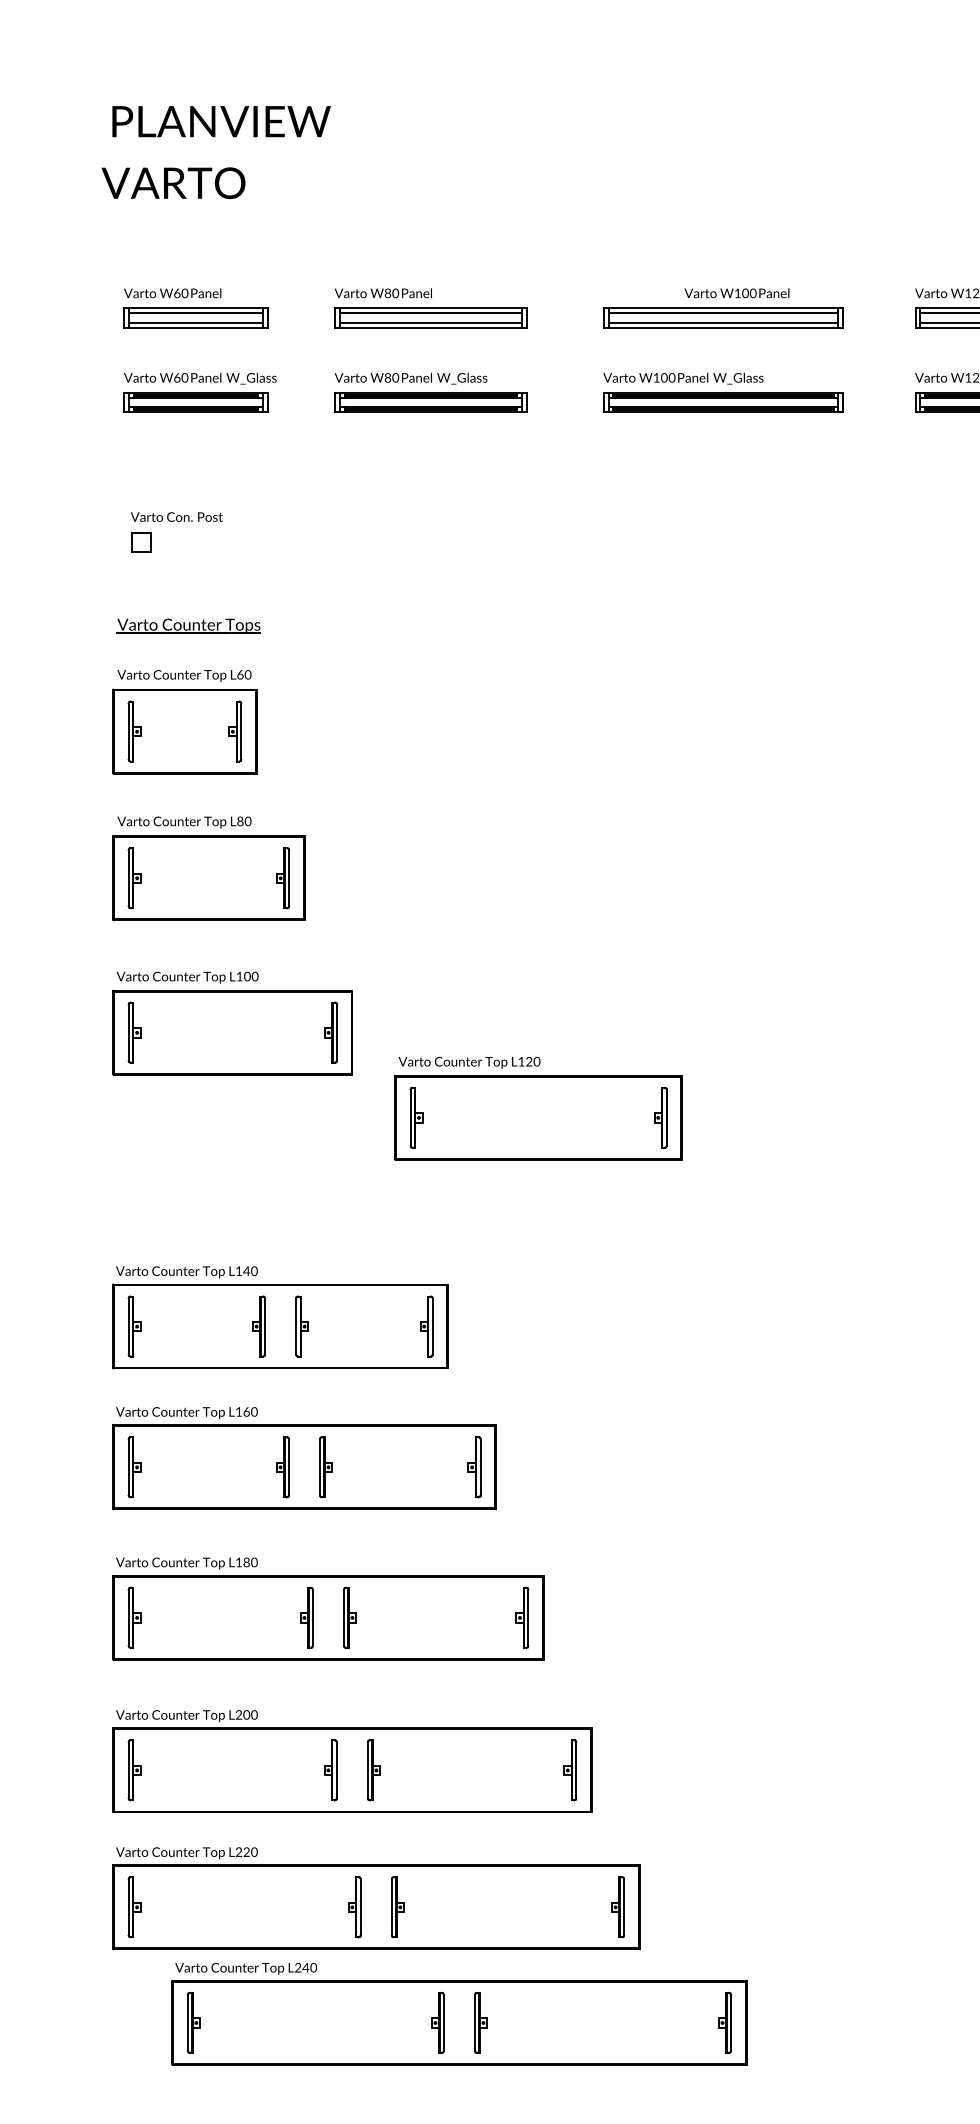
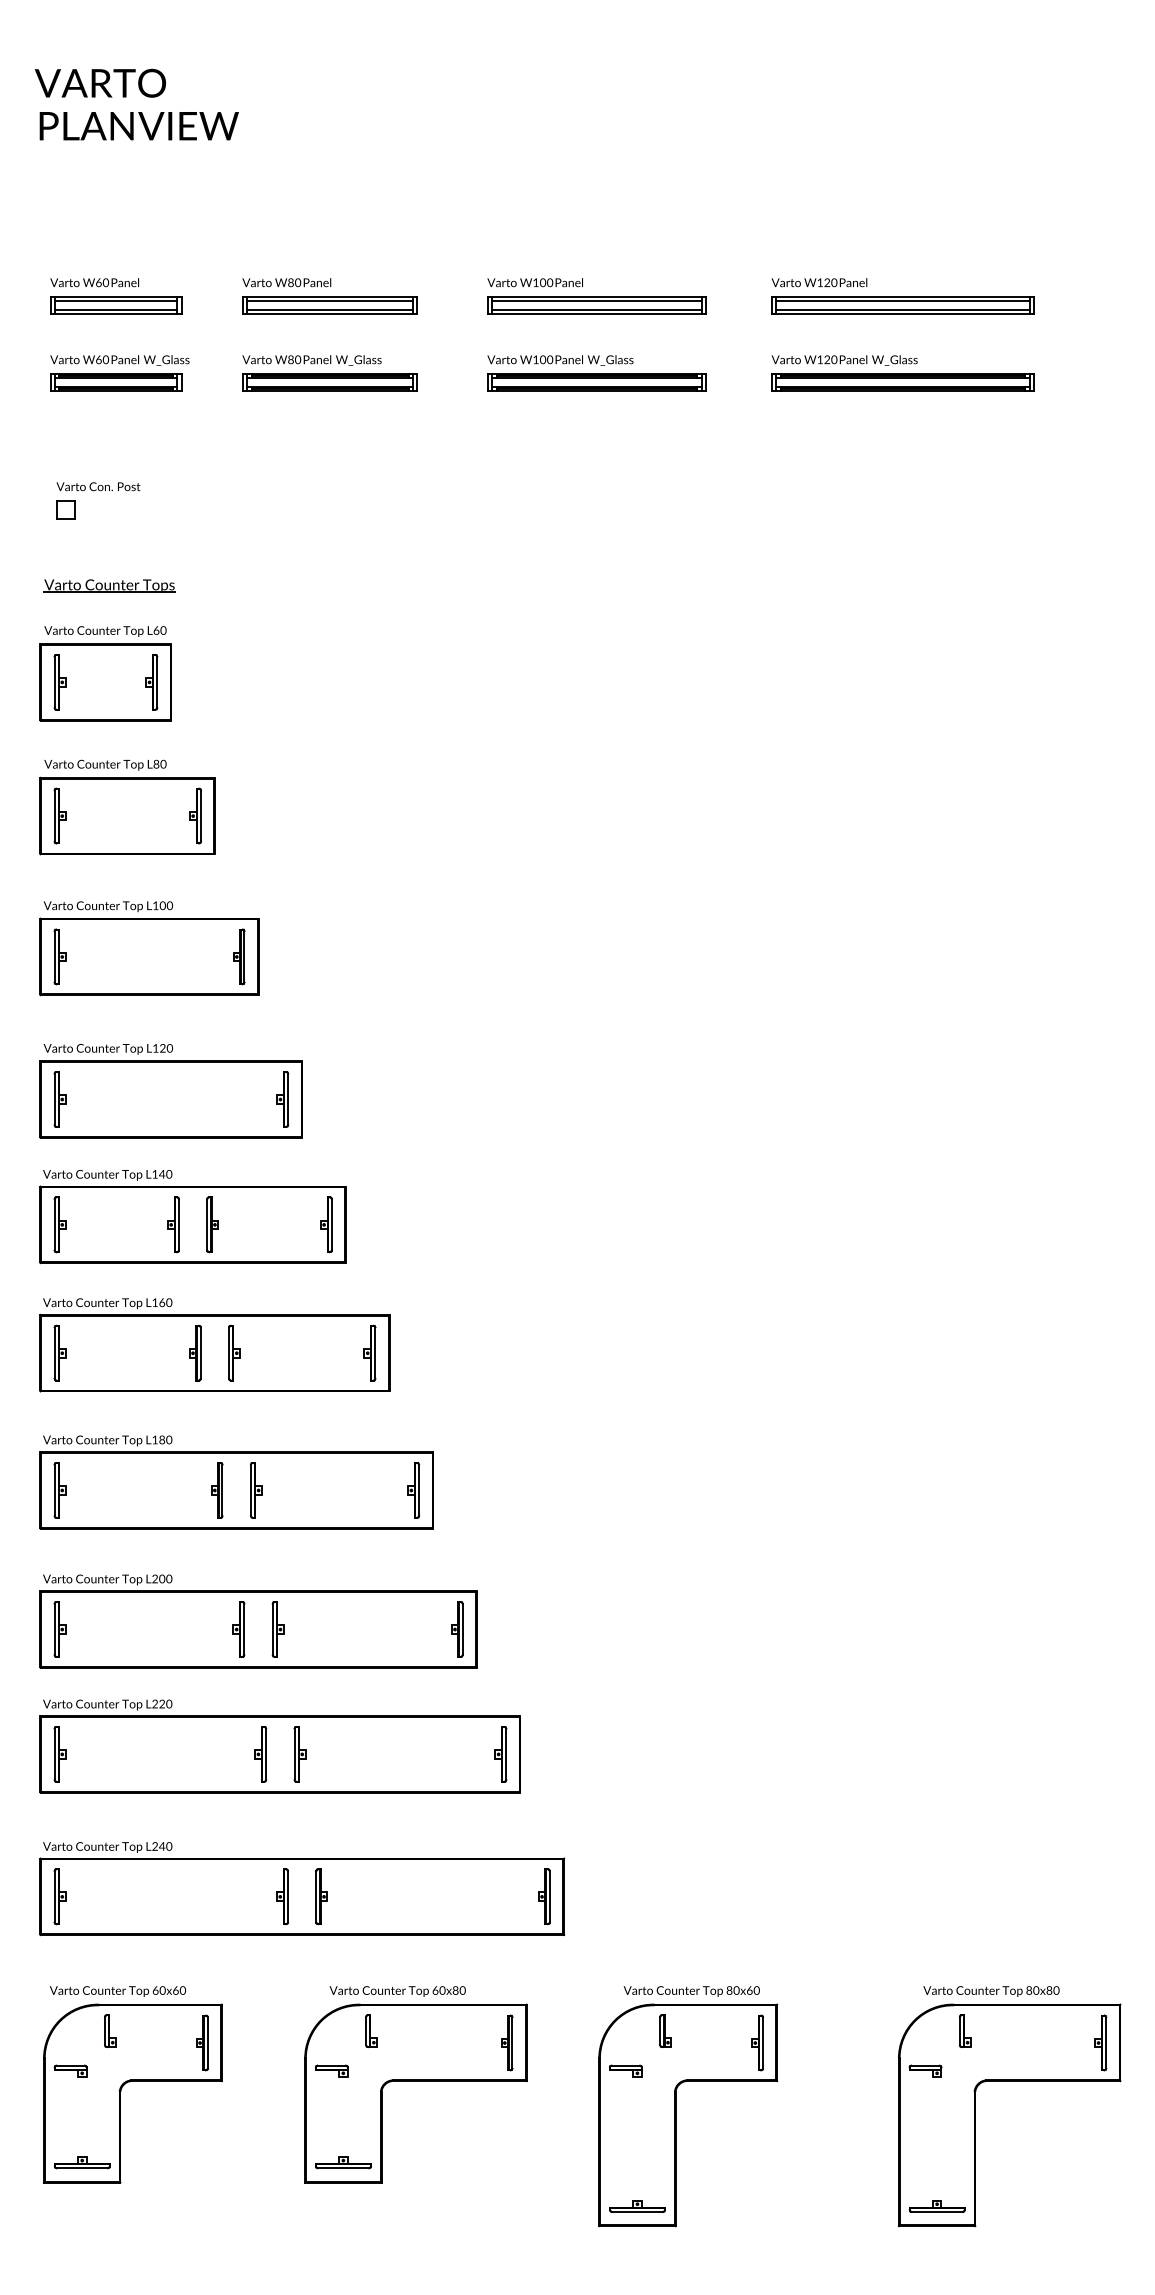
text: (173, 182) -> (100, 82), moved
text: (736, 293) -> (534, 282), moved
part: (537, 1109) -> (170, 1091), moved
part: (459, 2013) -> (302, 1888), moved

